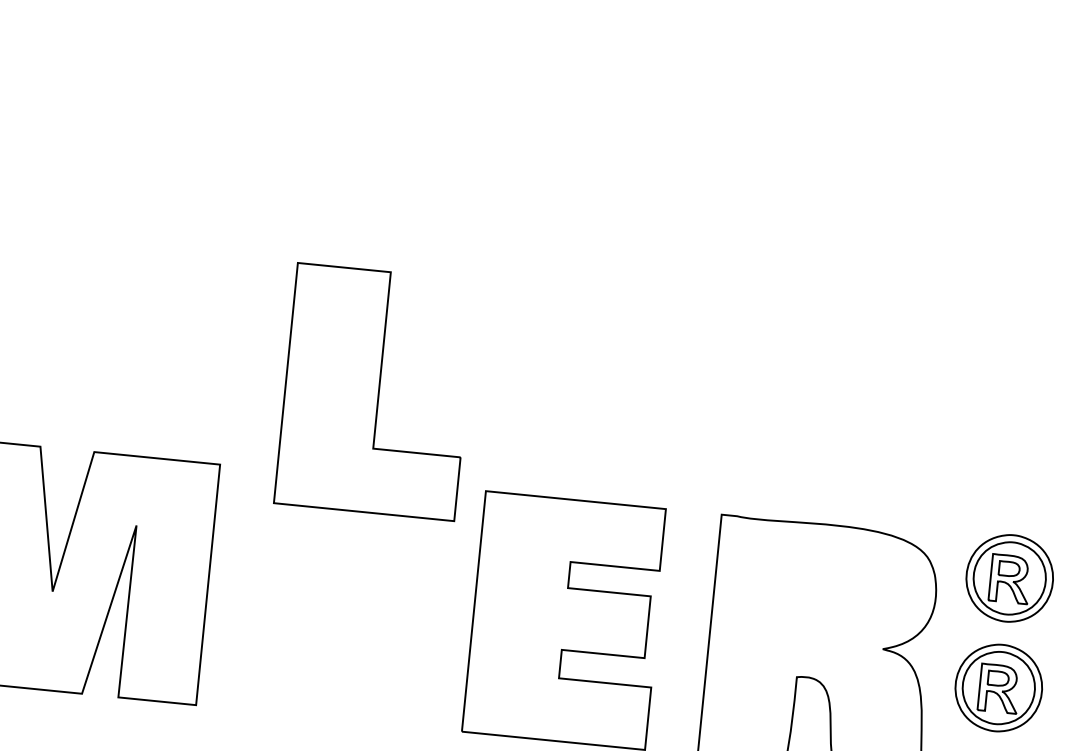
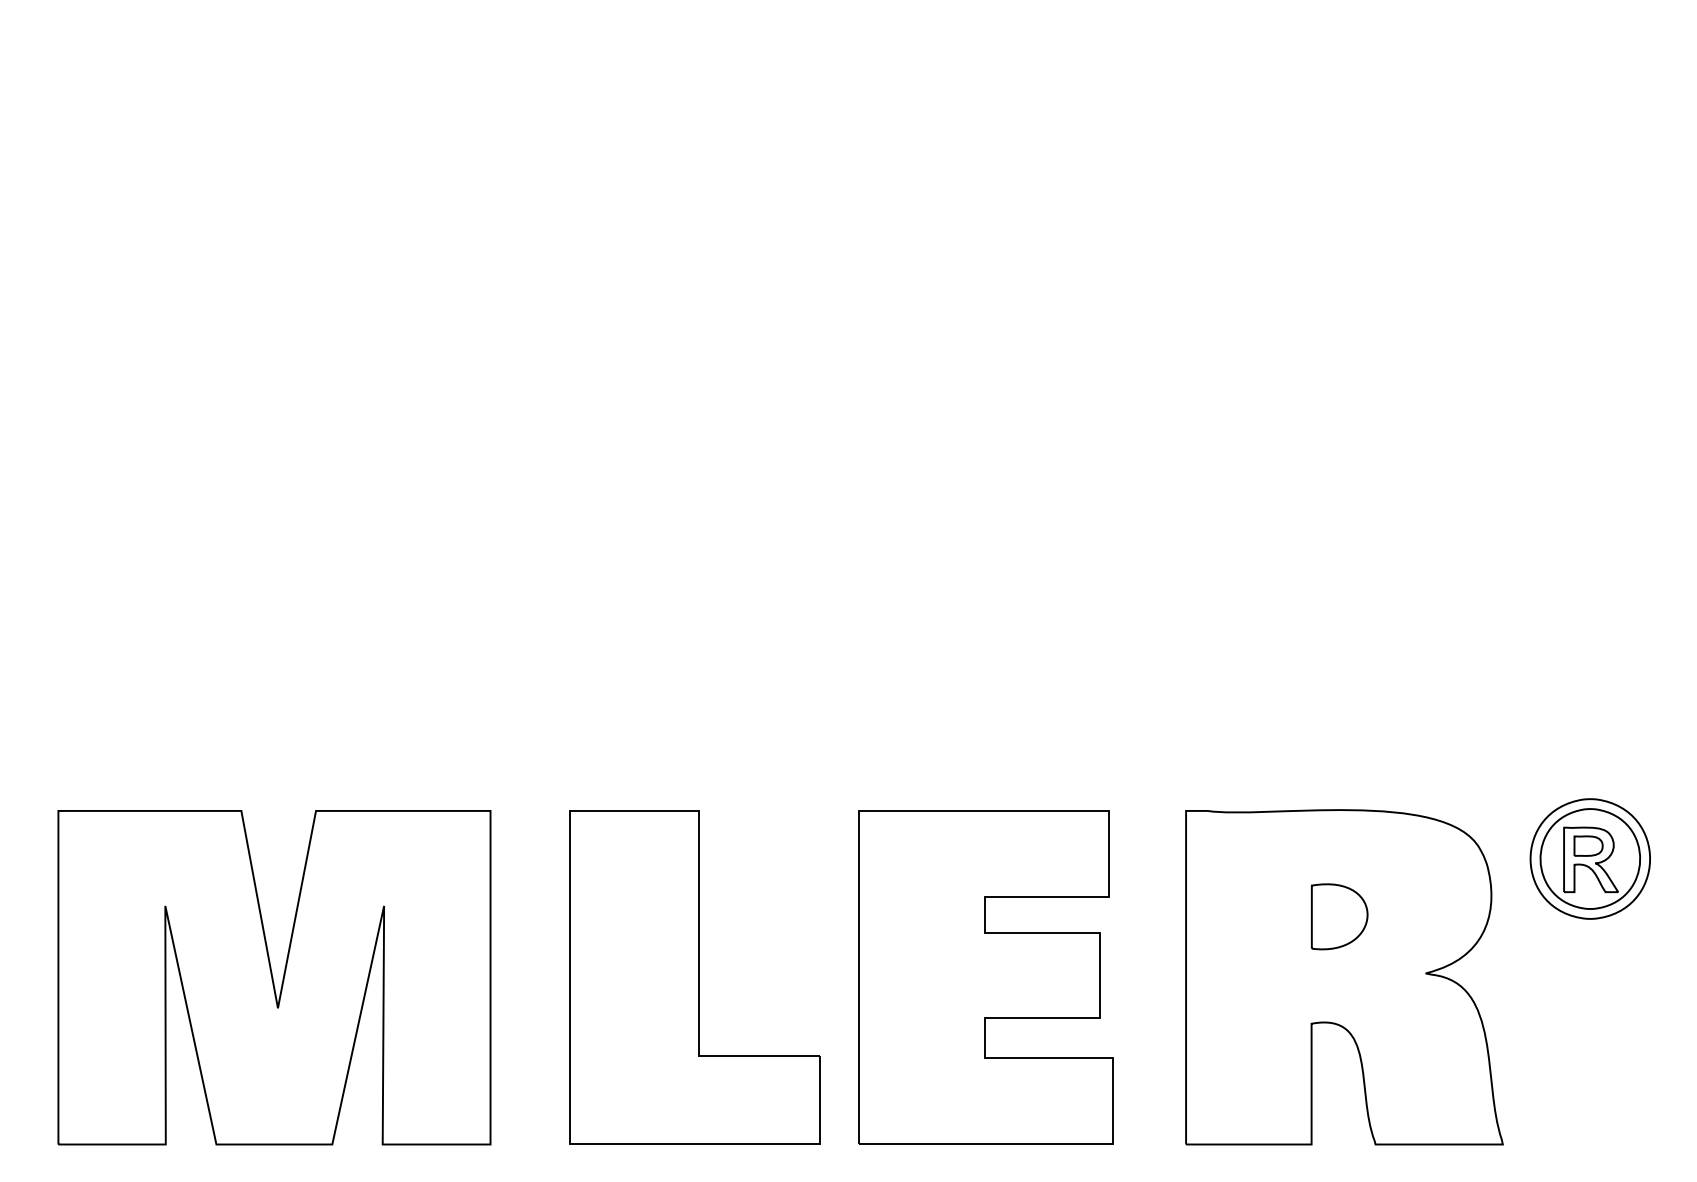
part: (375, 391) -> (694, 977), moved
part: (824, 601) -> (1339, 916), added
part: (998, 687) -> (1589, 1010), removed

